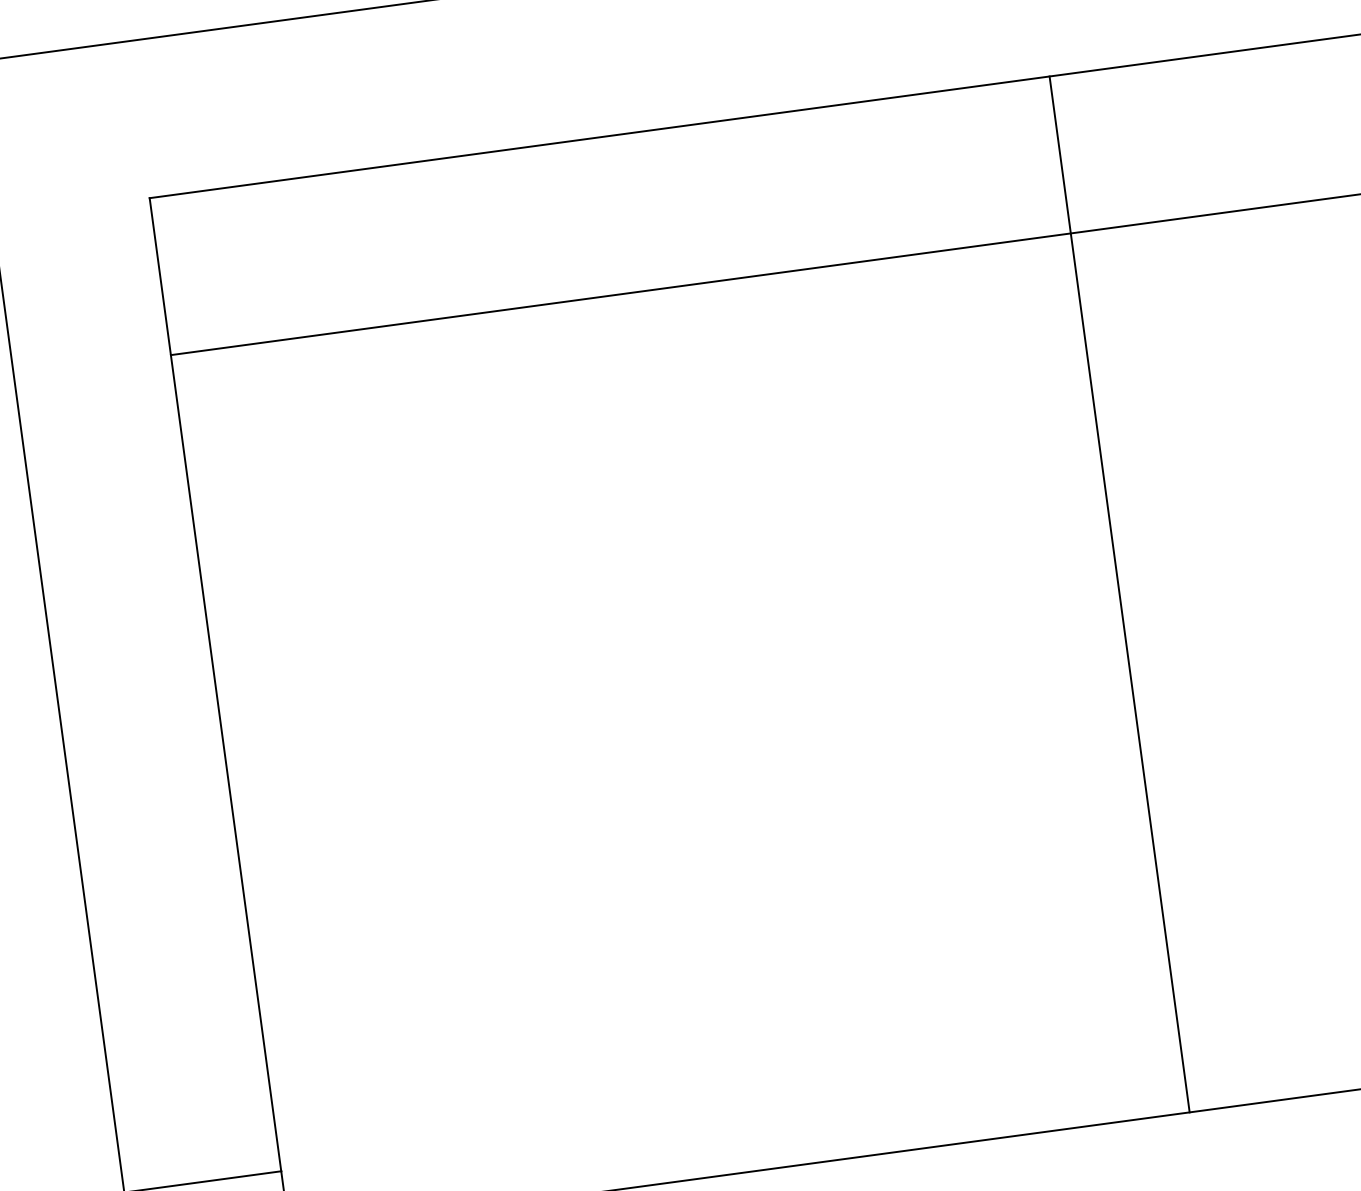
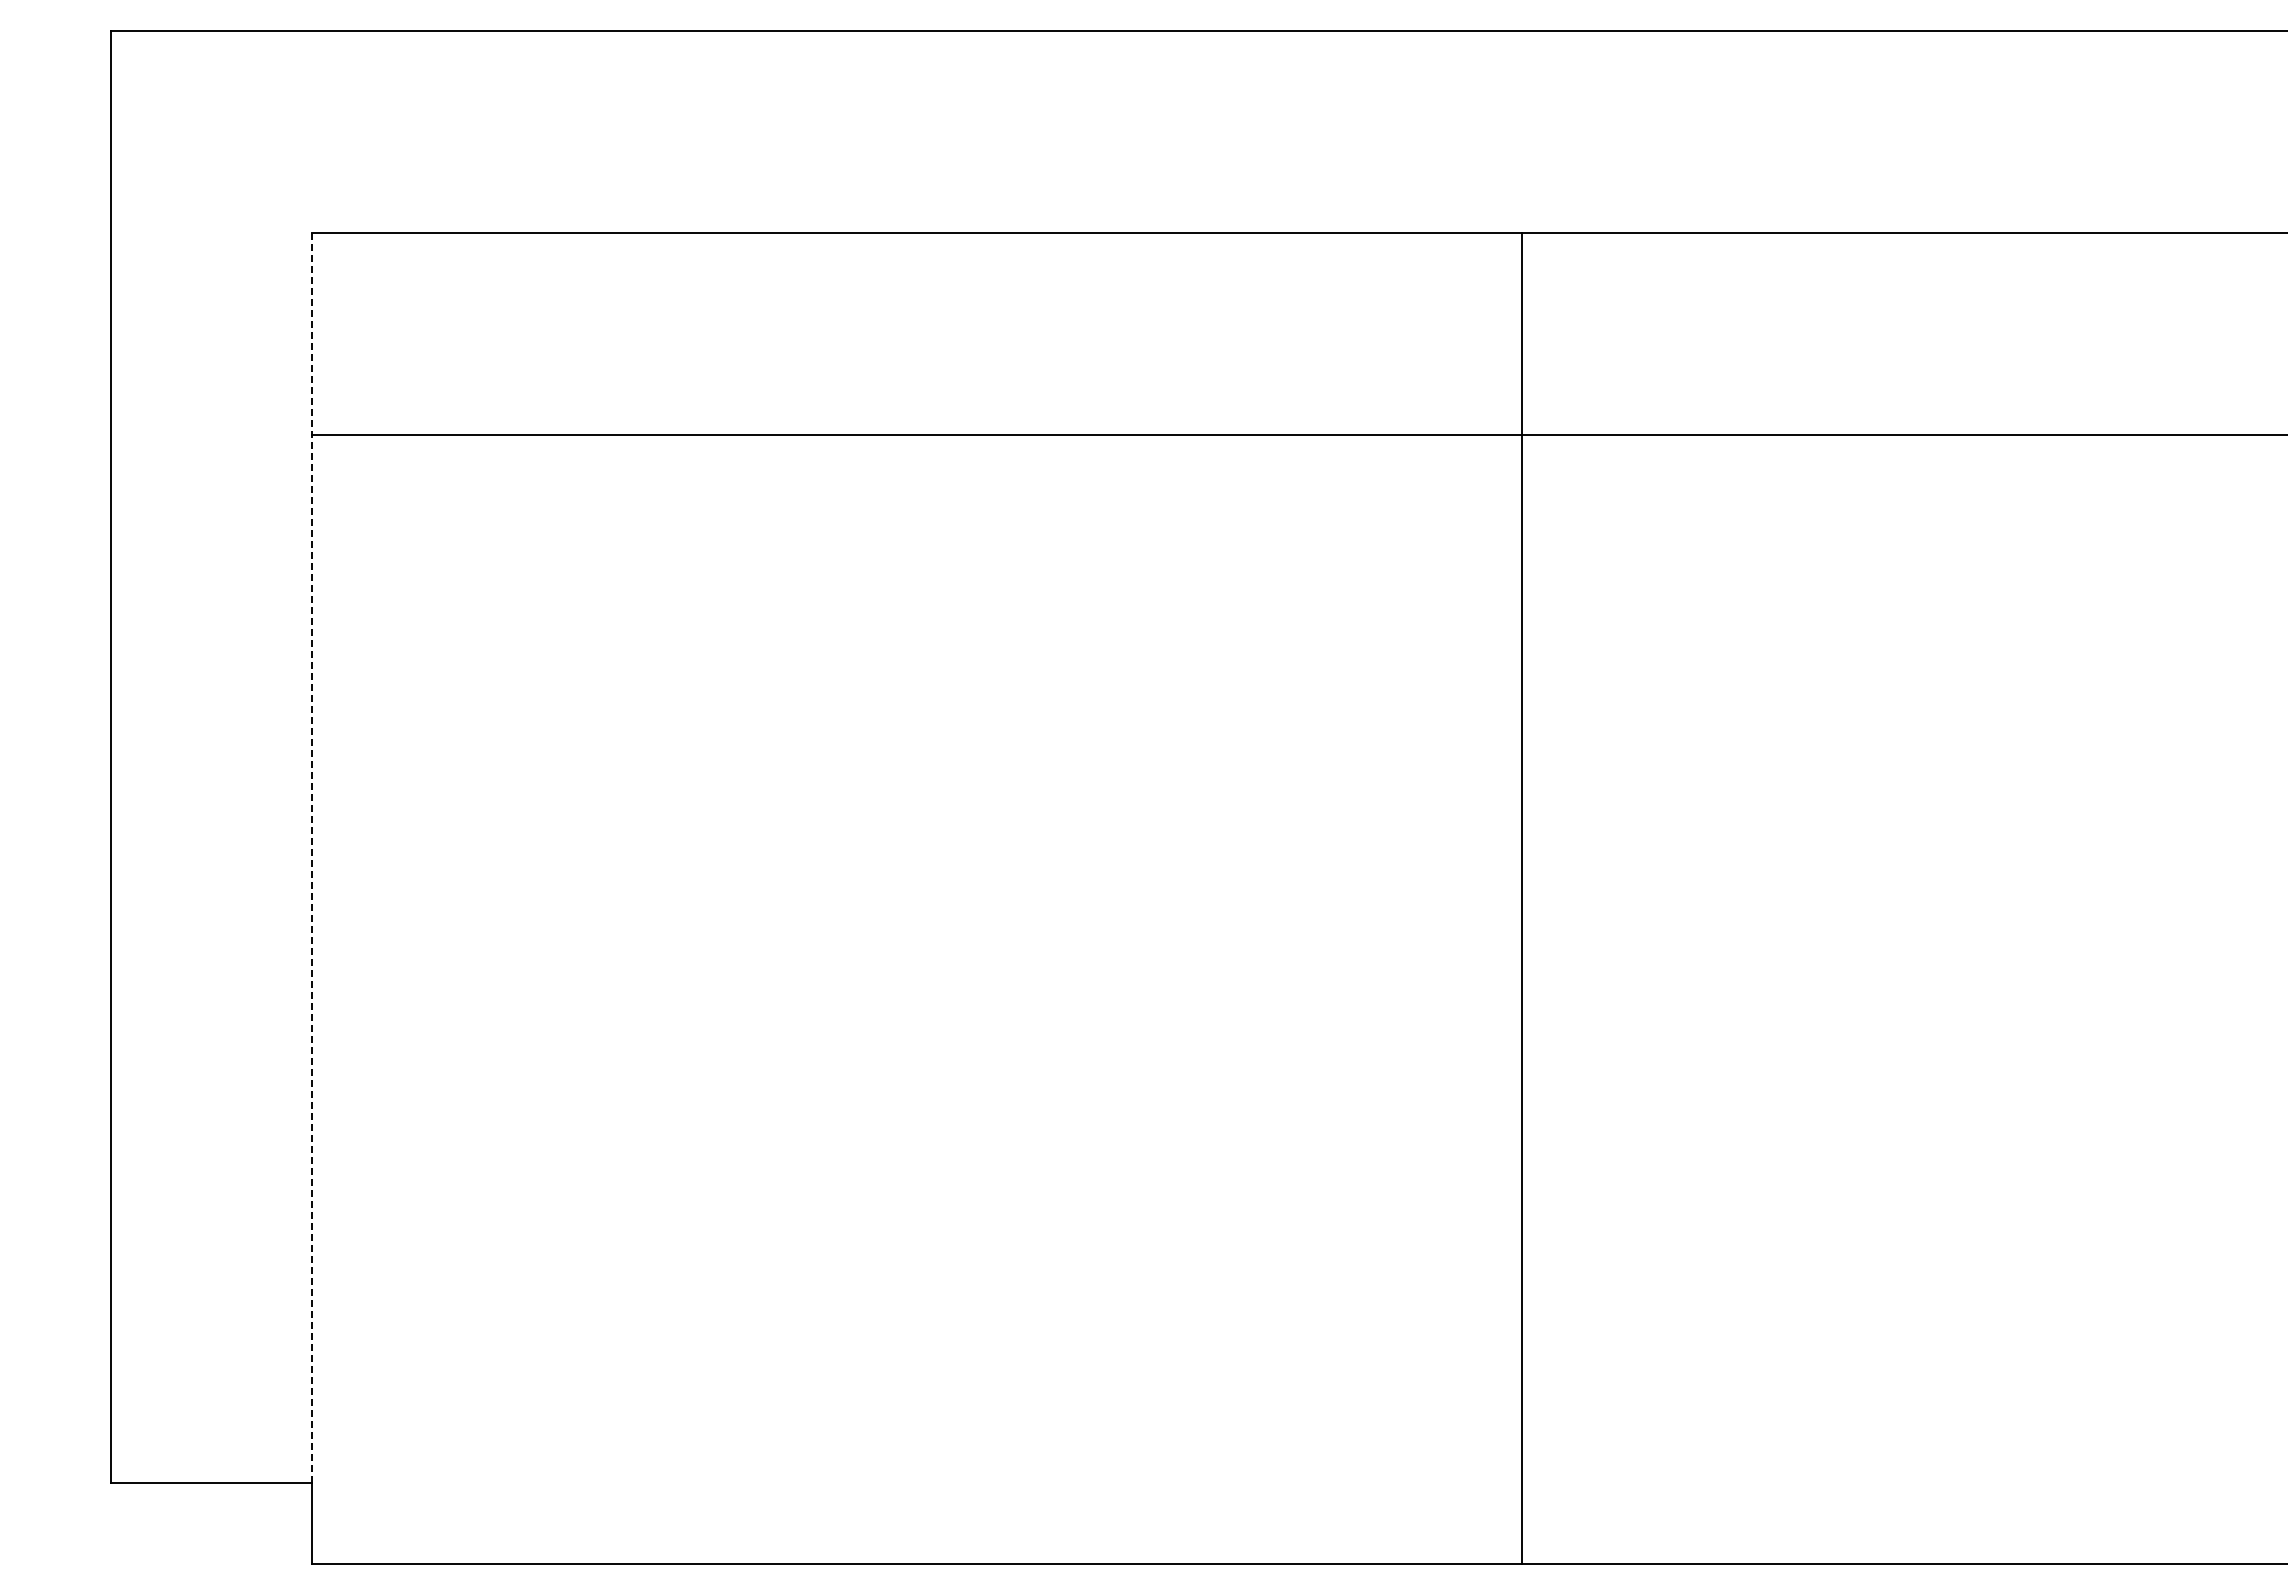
line: (1119, 593) -> (1521, 897), moved
line: (215, 684) -> (312, 857), solid -> dashed

